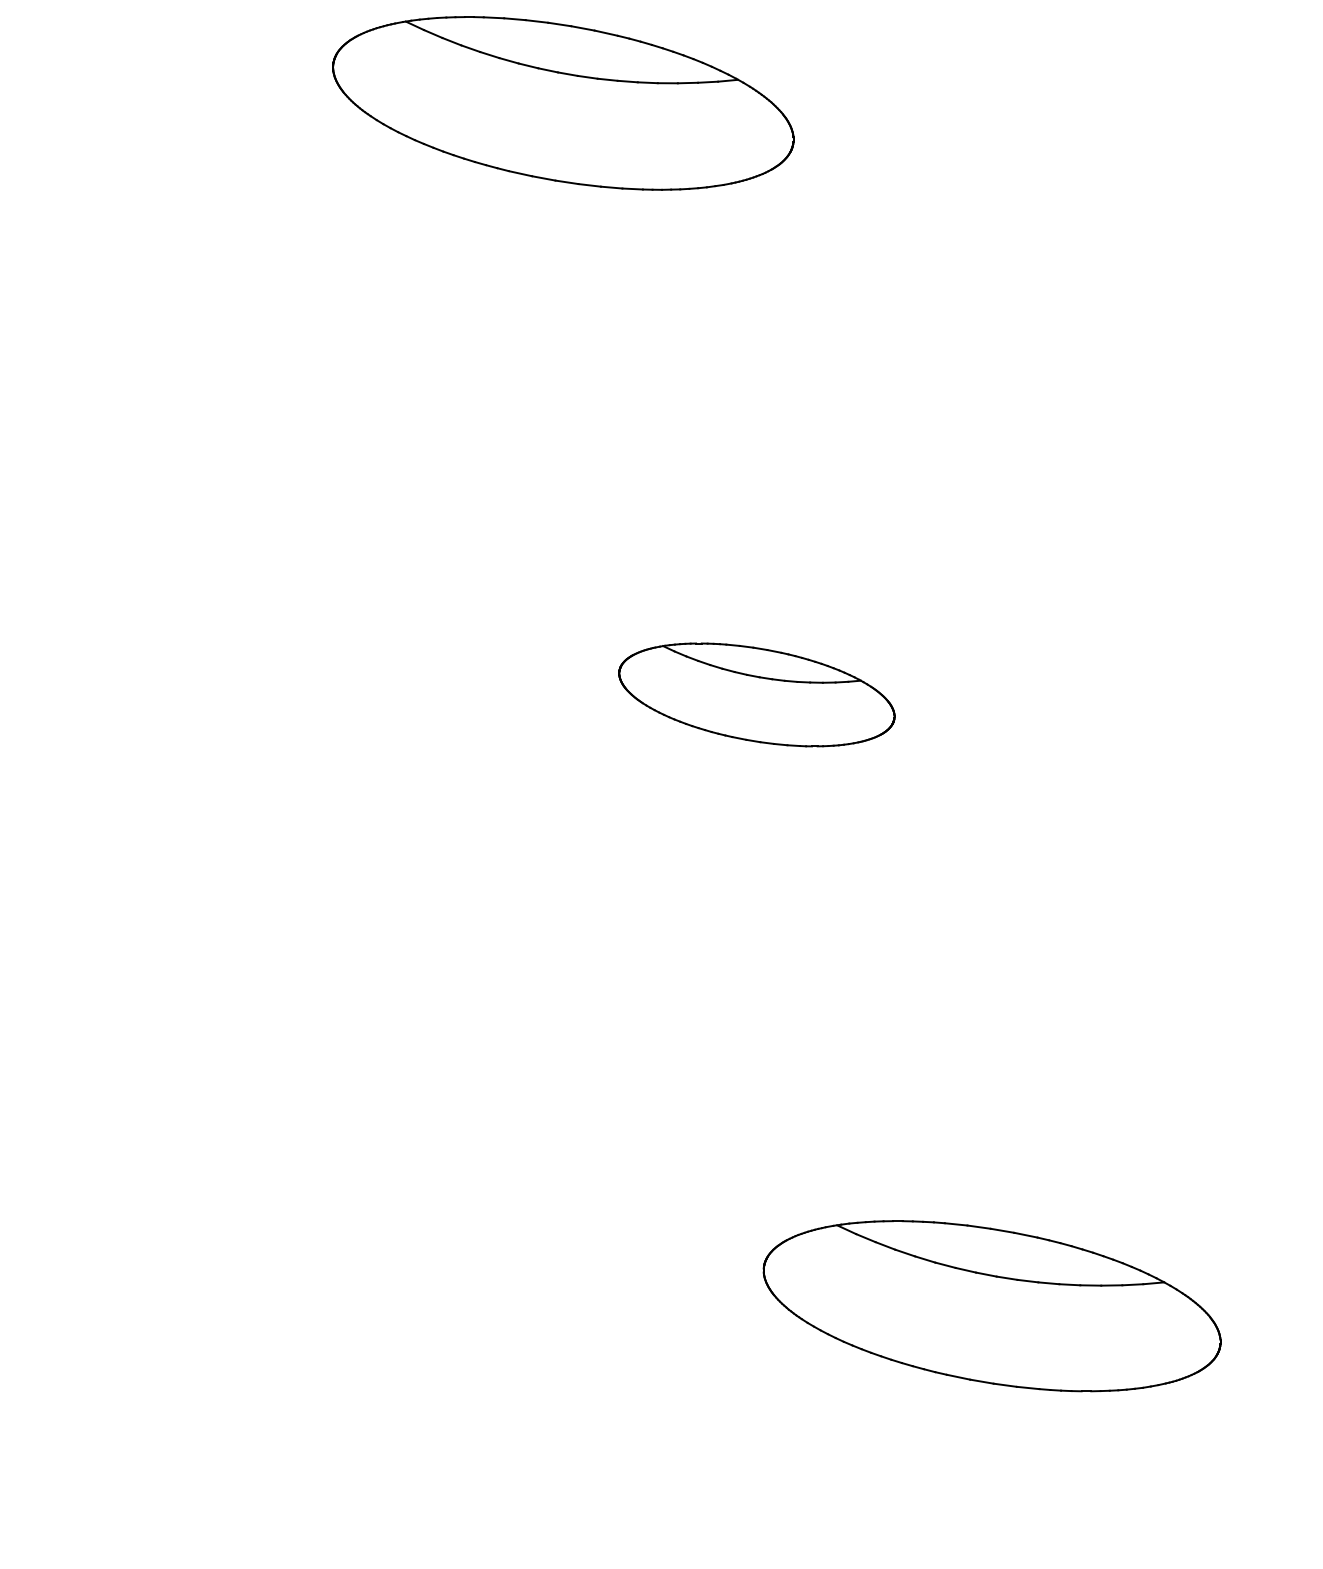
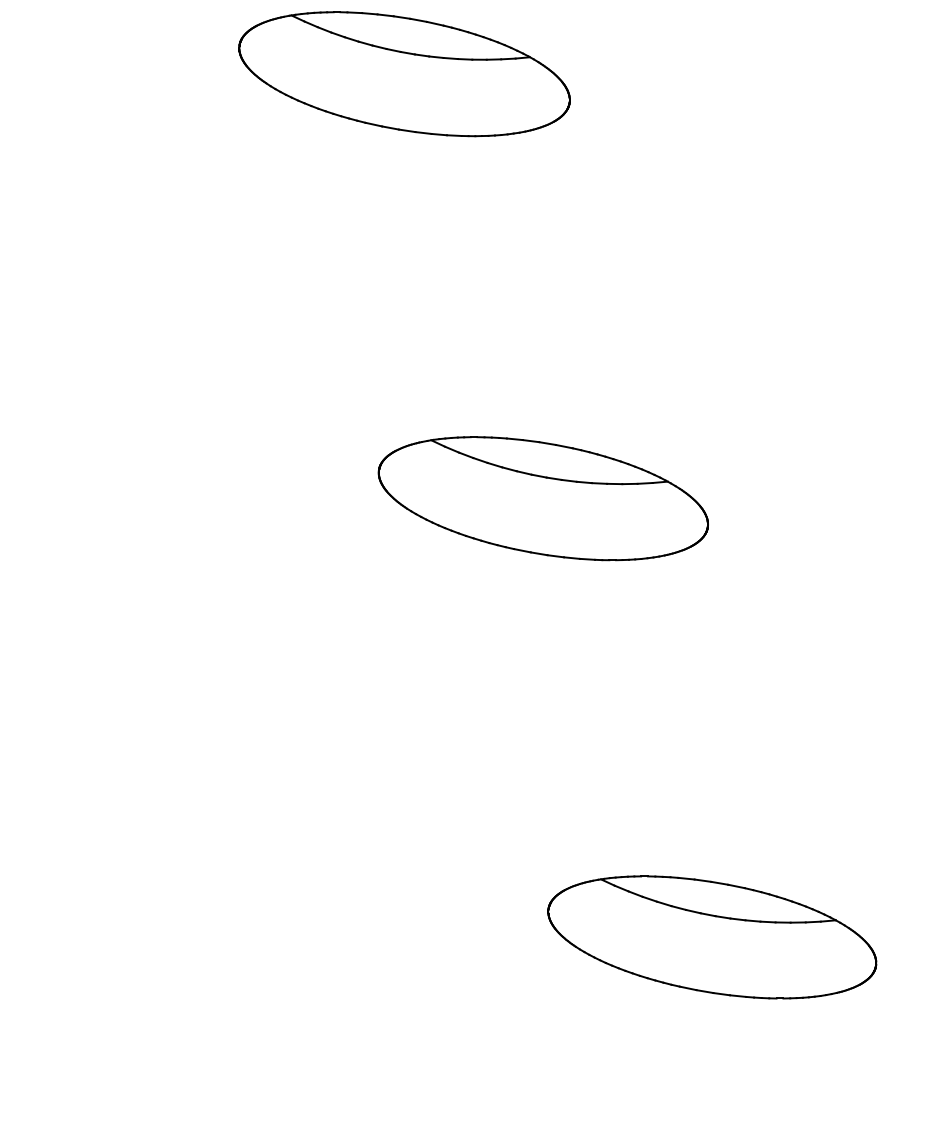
part: (756, 694) -> (543, 498), size x1.67

